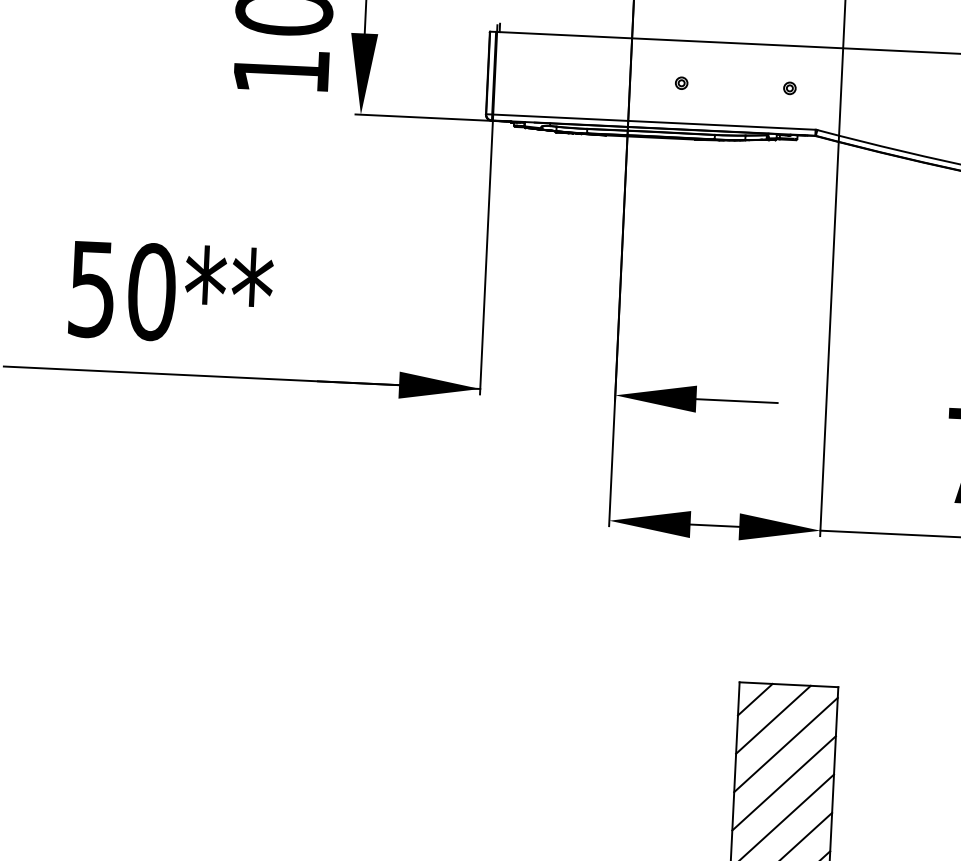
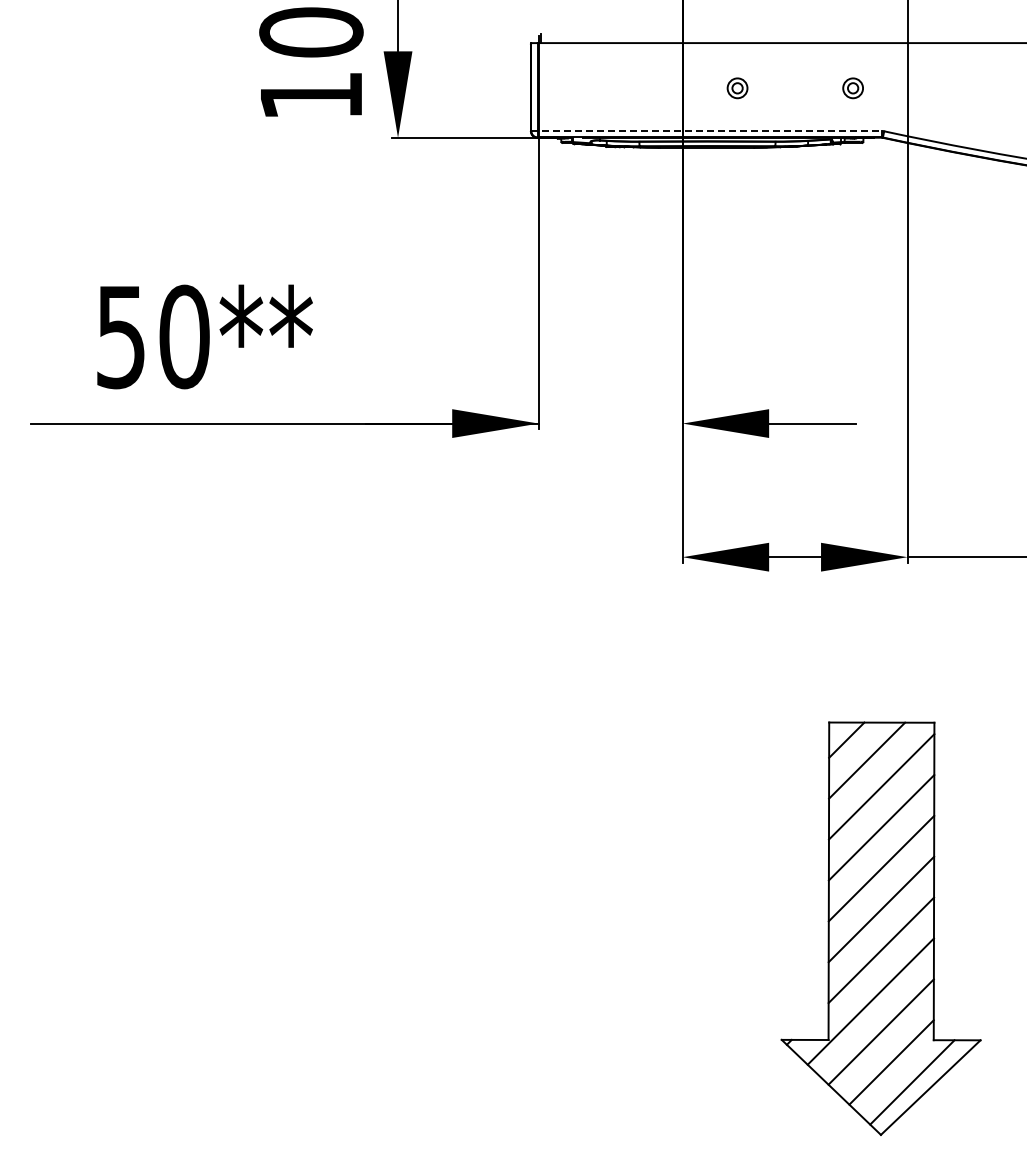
part: (681, 83) -> (737, 88), size x1.6
part: (789, 88) -> (852, 88), size x1.6
line: (650, 122) -> (706, 131), solid -> dashed

